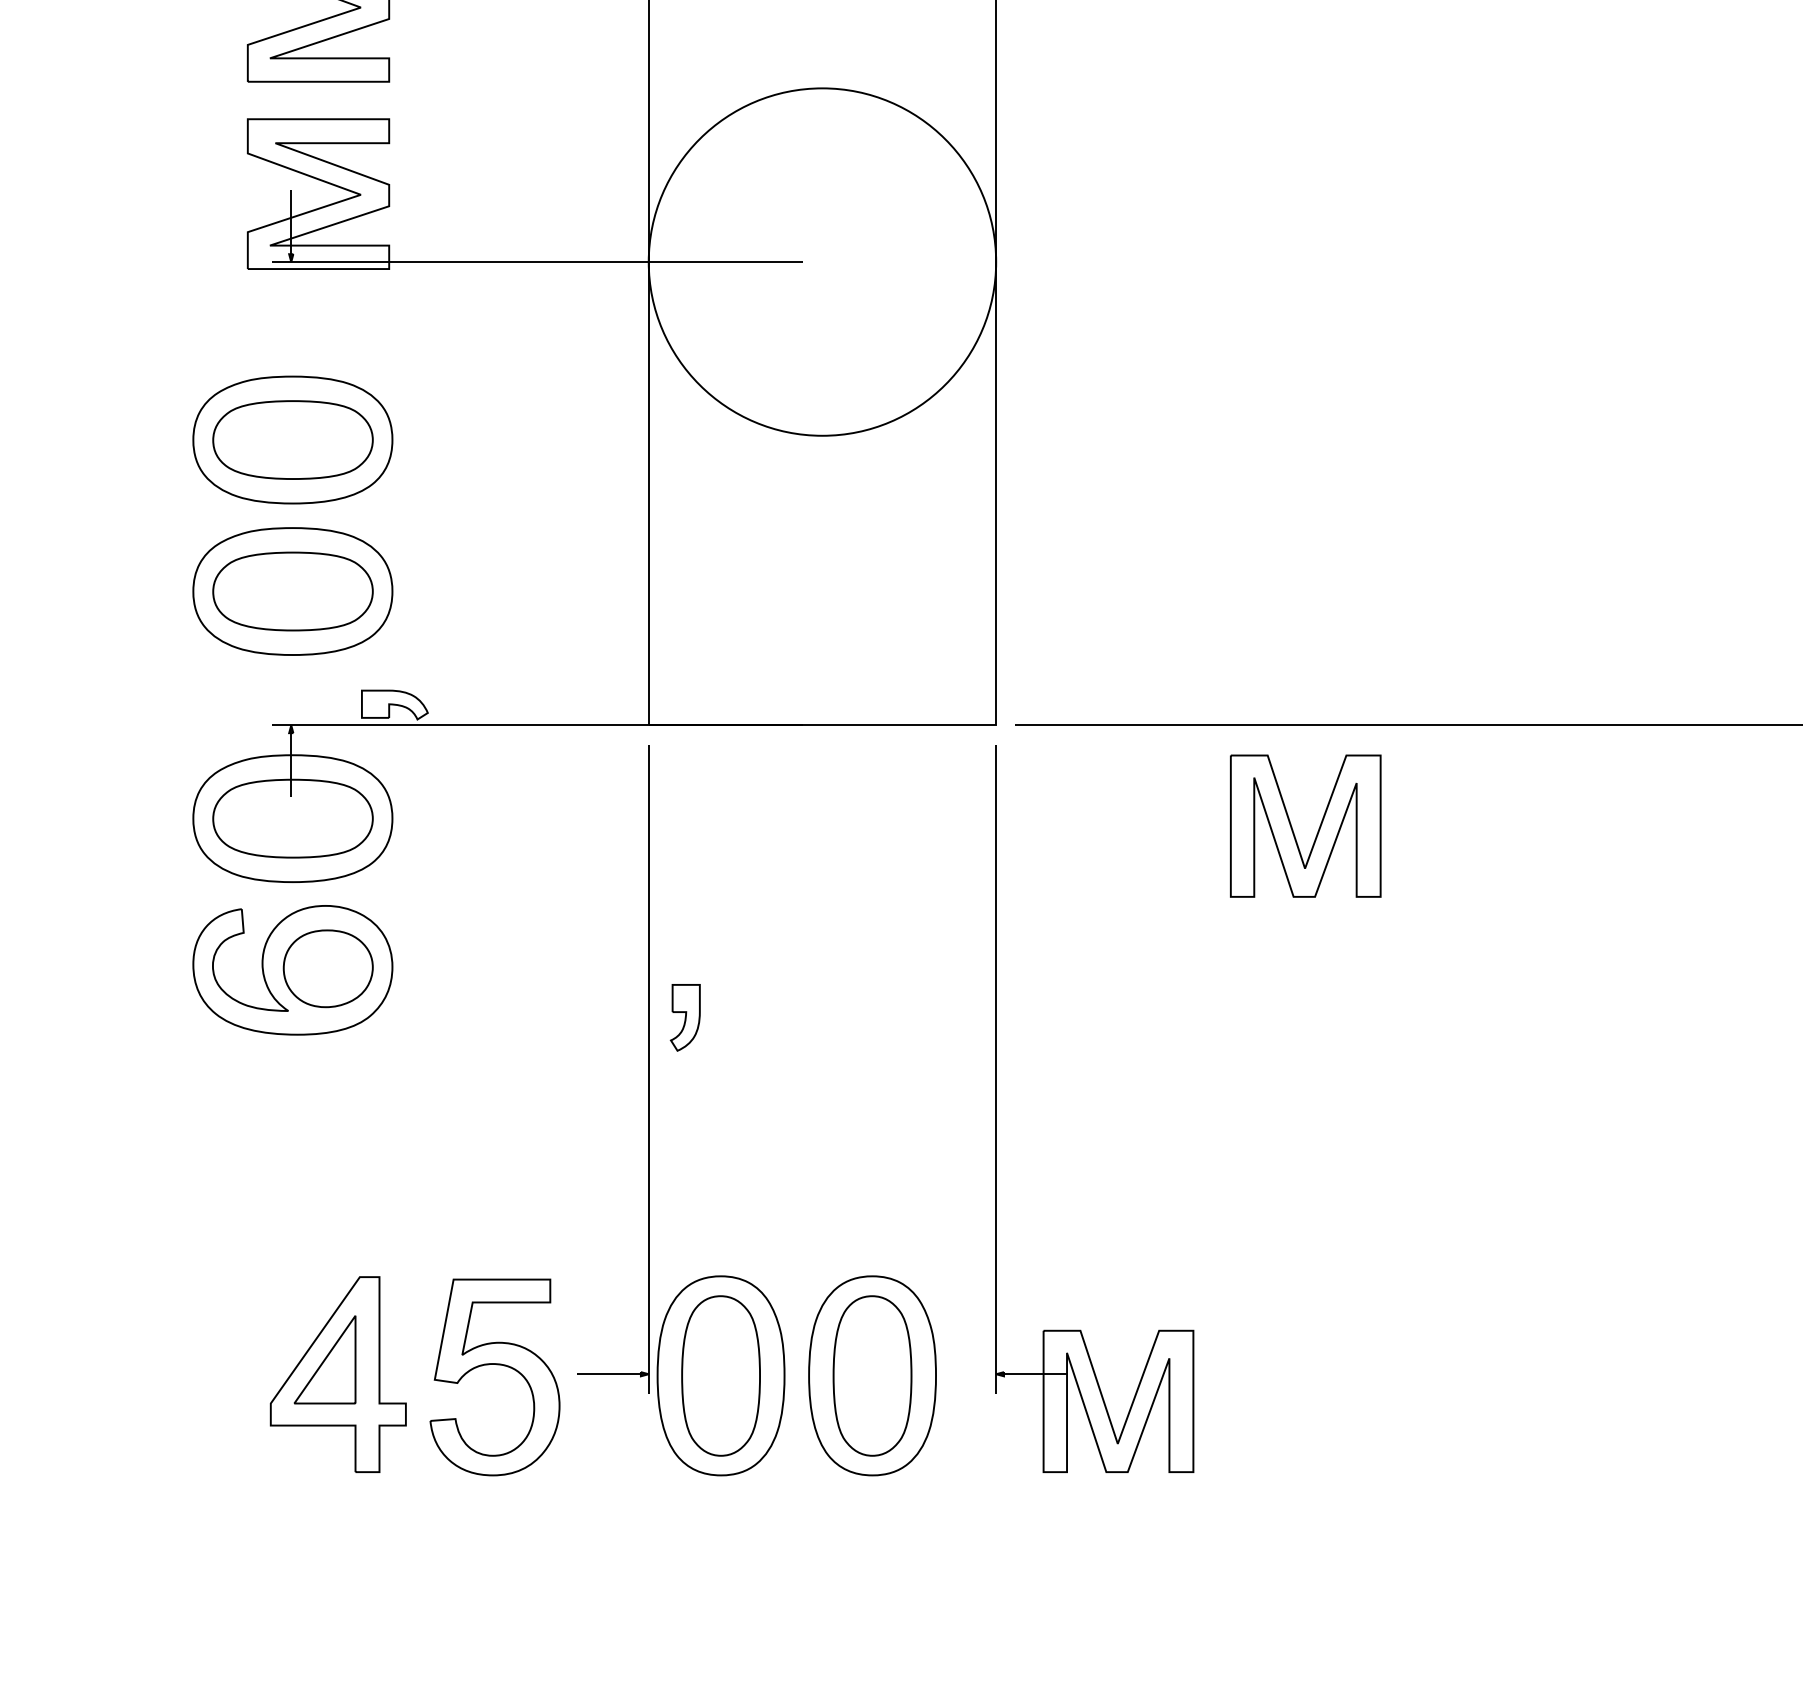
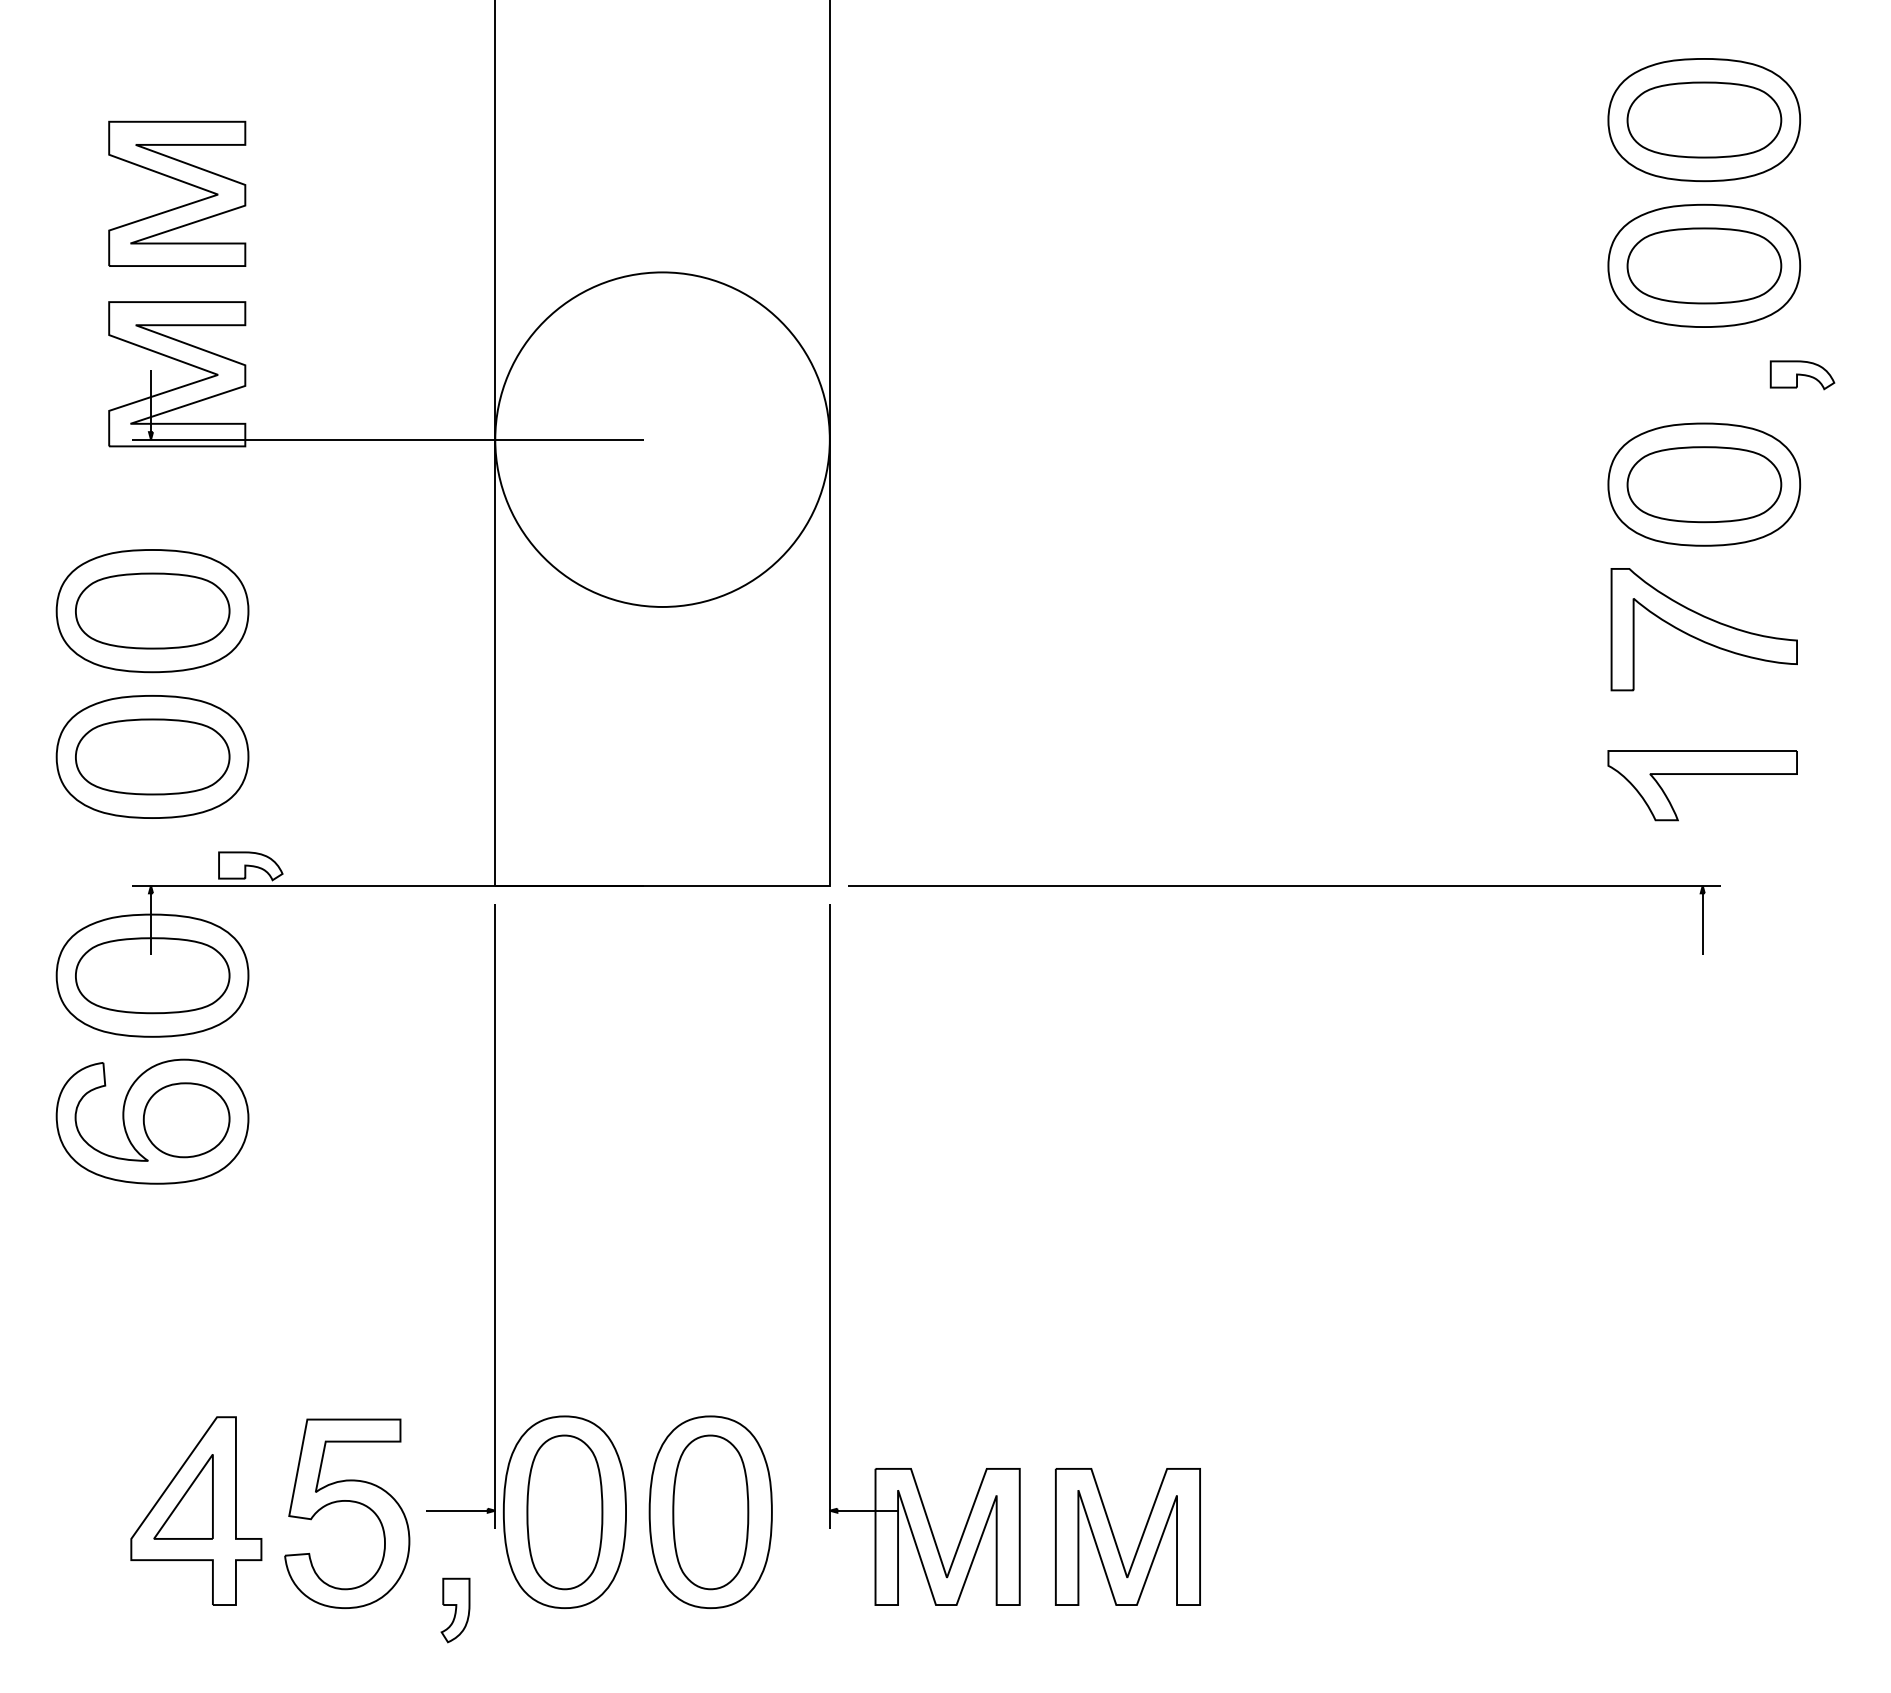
part: (1293, 830) -> (1116, 1541), moved
part: (685, 1017) -> (455, 1610), moved

